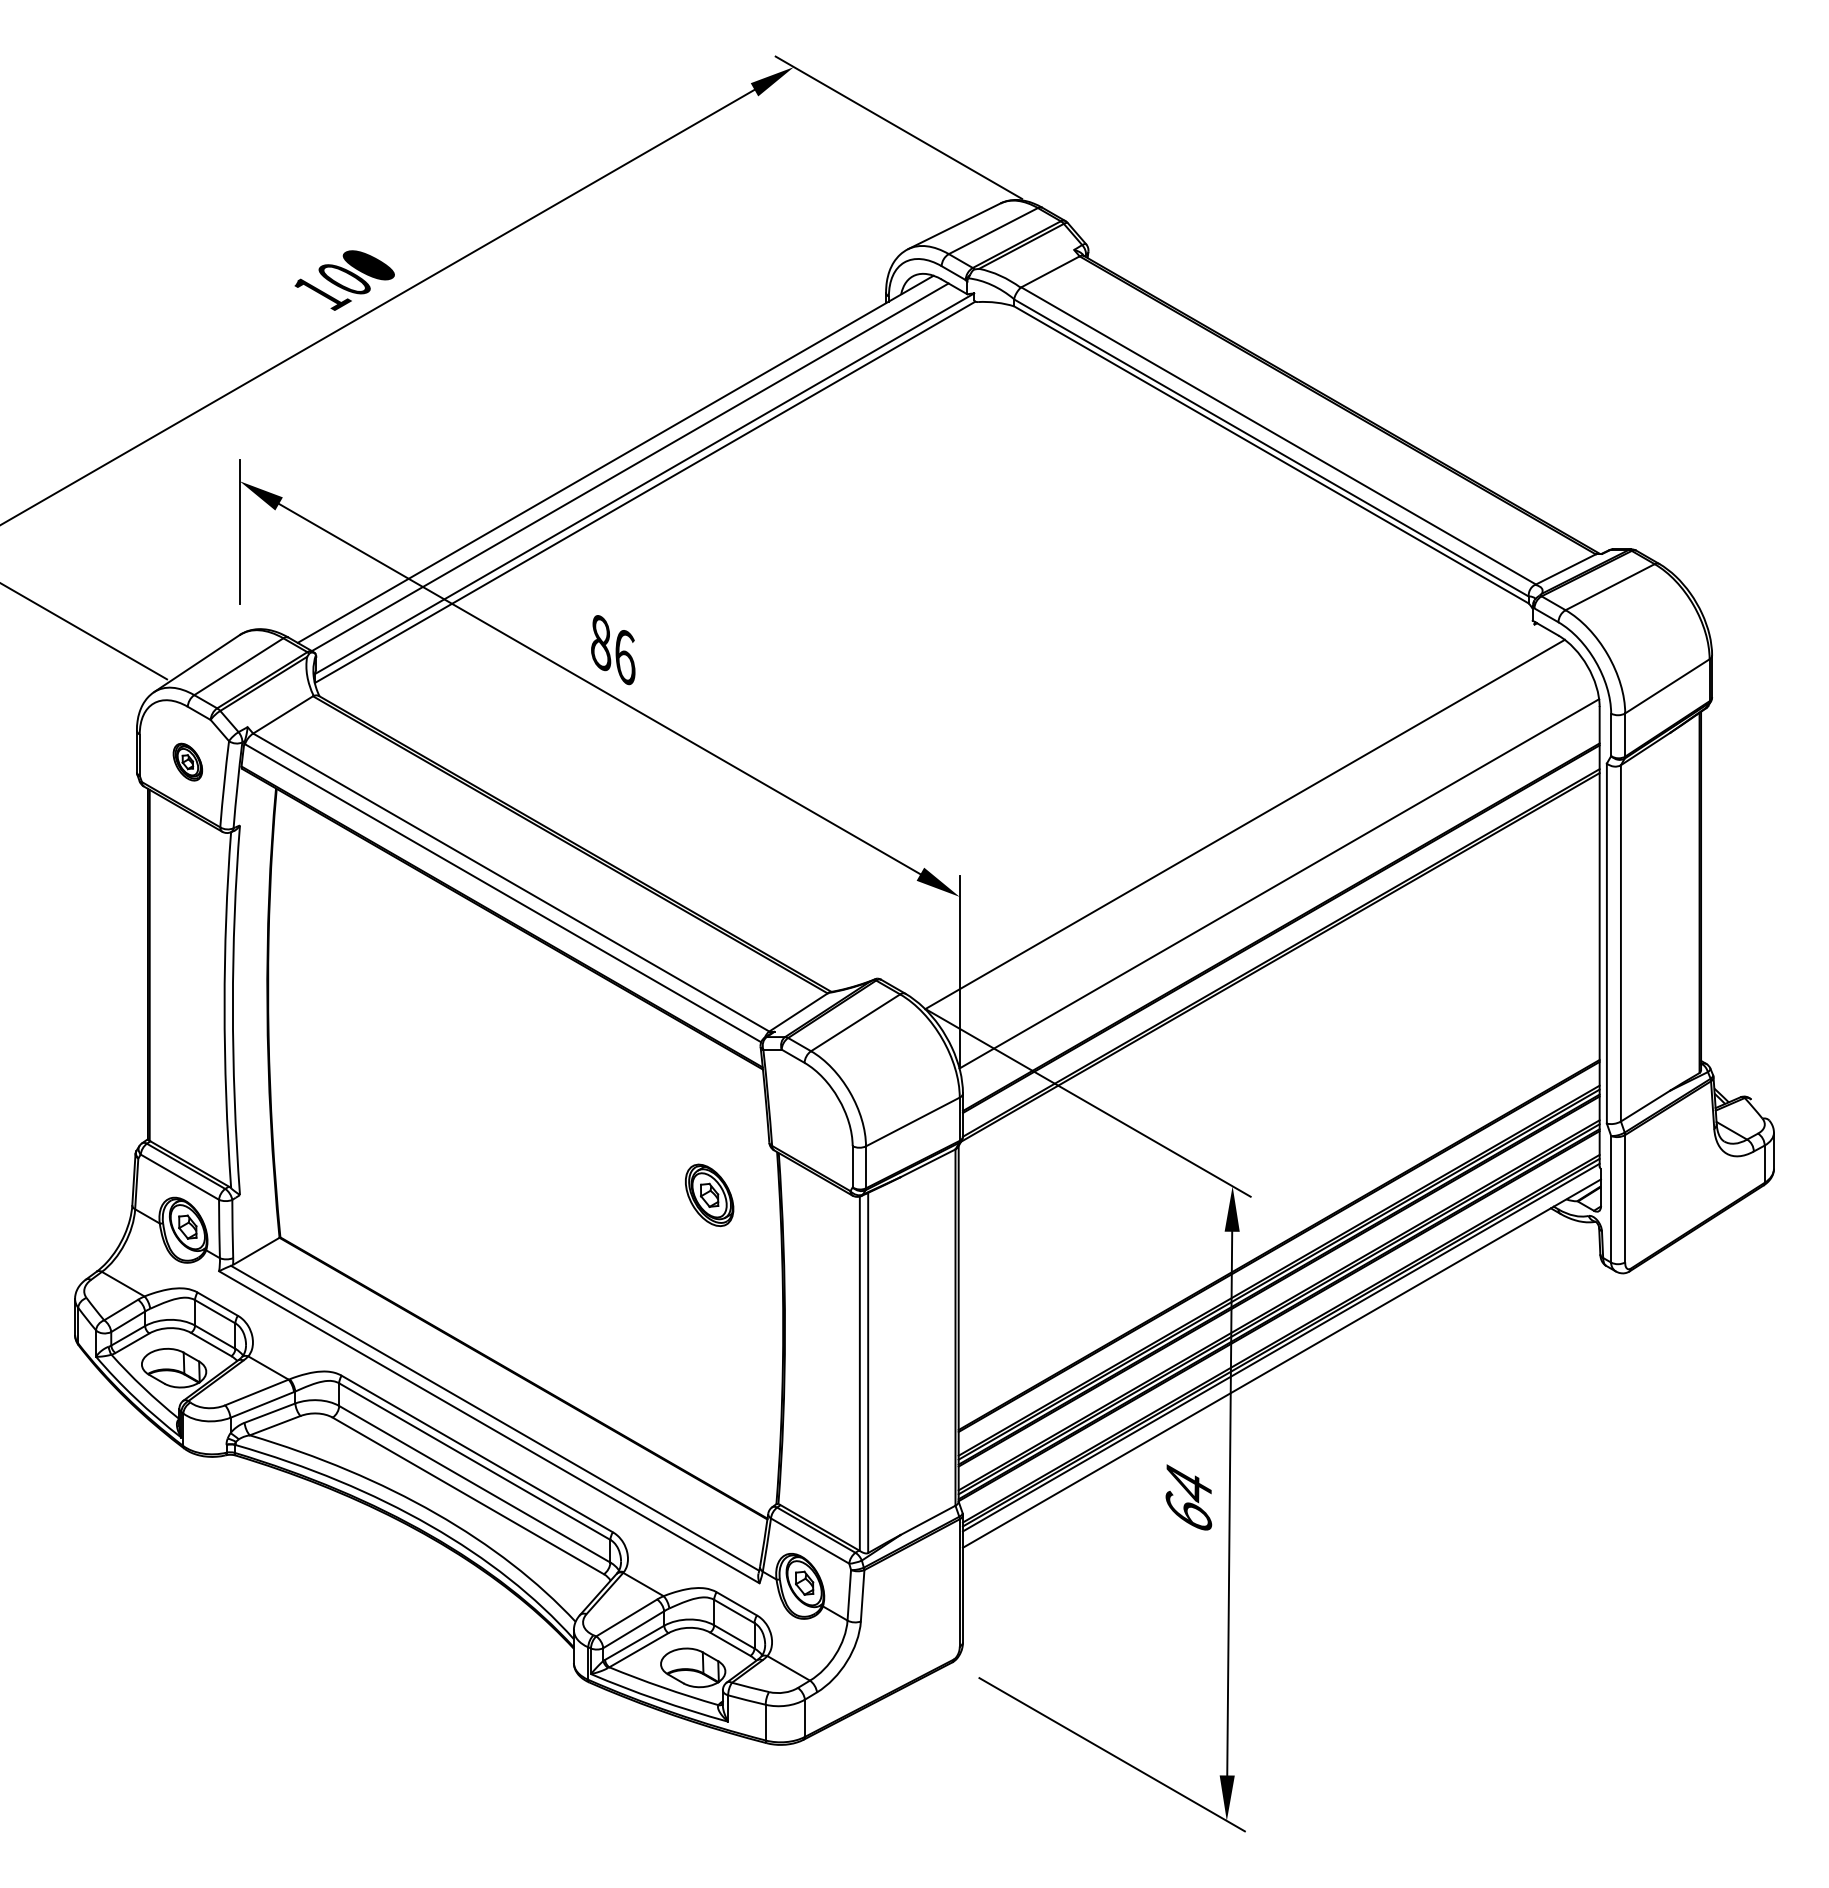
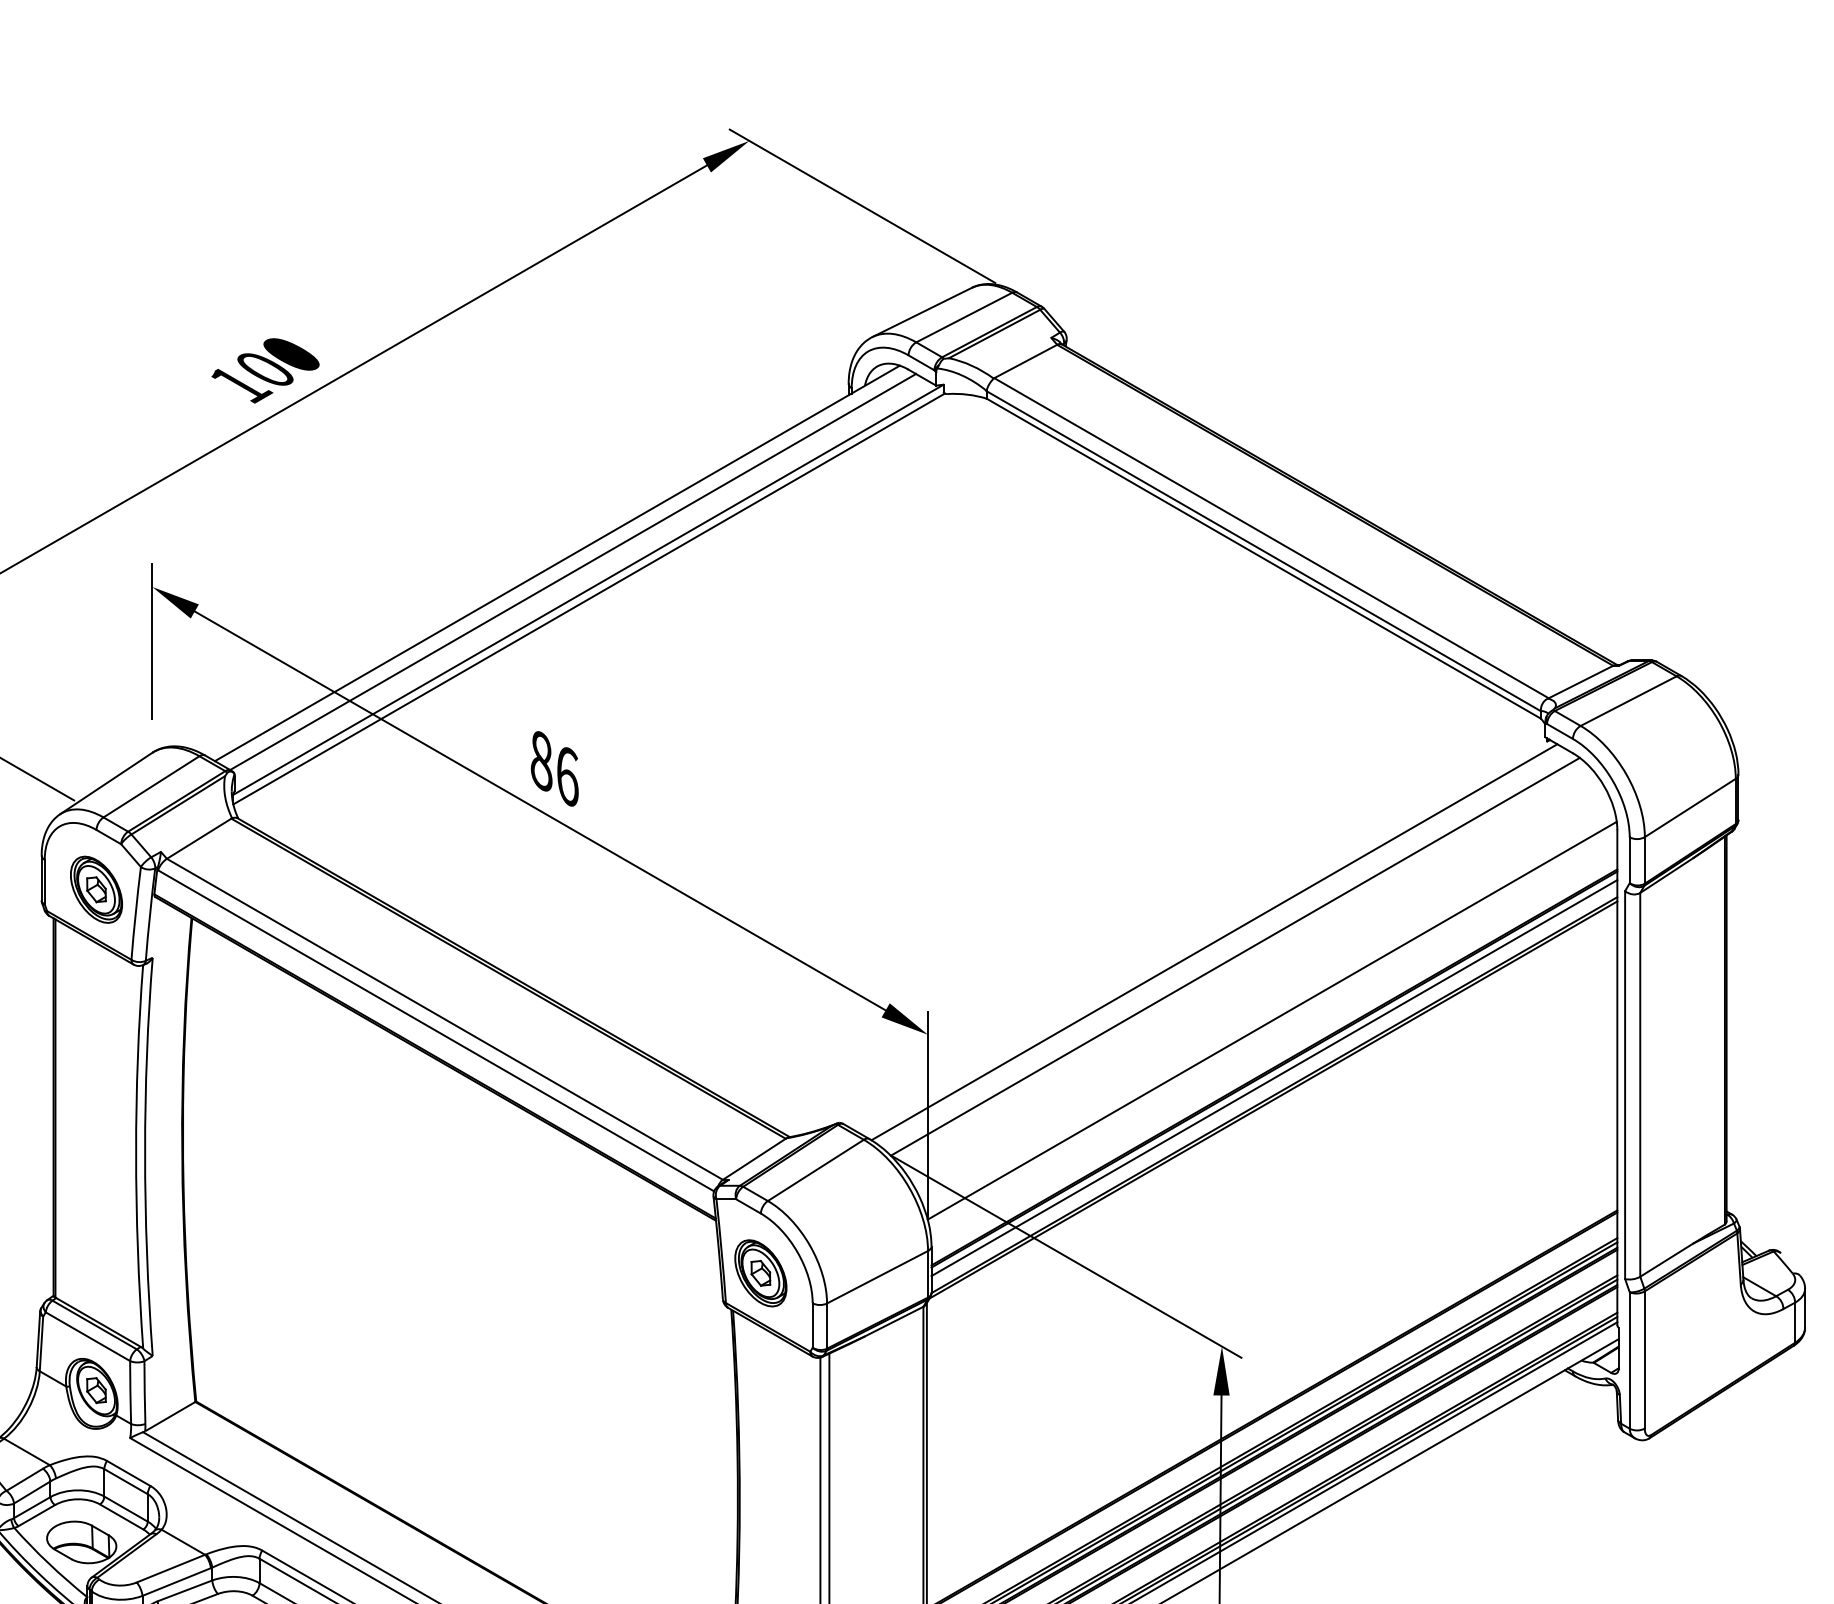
part: (187, 761) -> (96, 888), size x1.67
line: (1225, 810) -> (1214, 941), added
line: (1280, 936) -> (1273, 1077), added
part: (709, 1194) -> (760, 1272), moved

